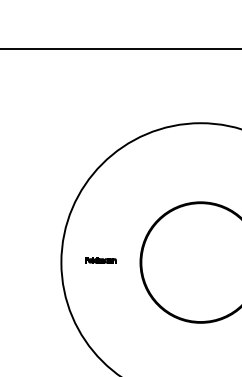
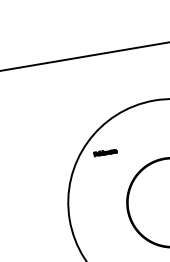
part: (100, 260) -> (105, 152), moved

